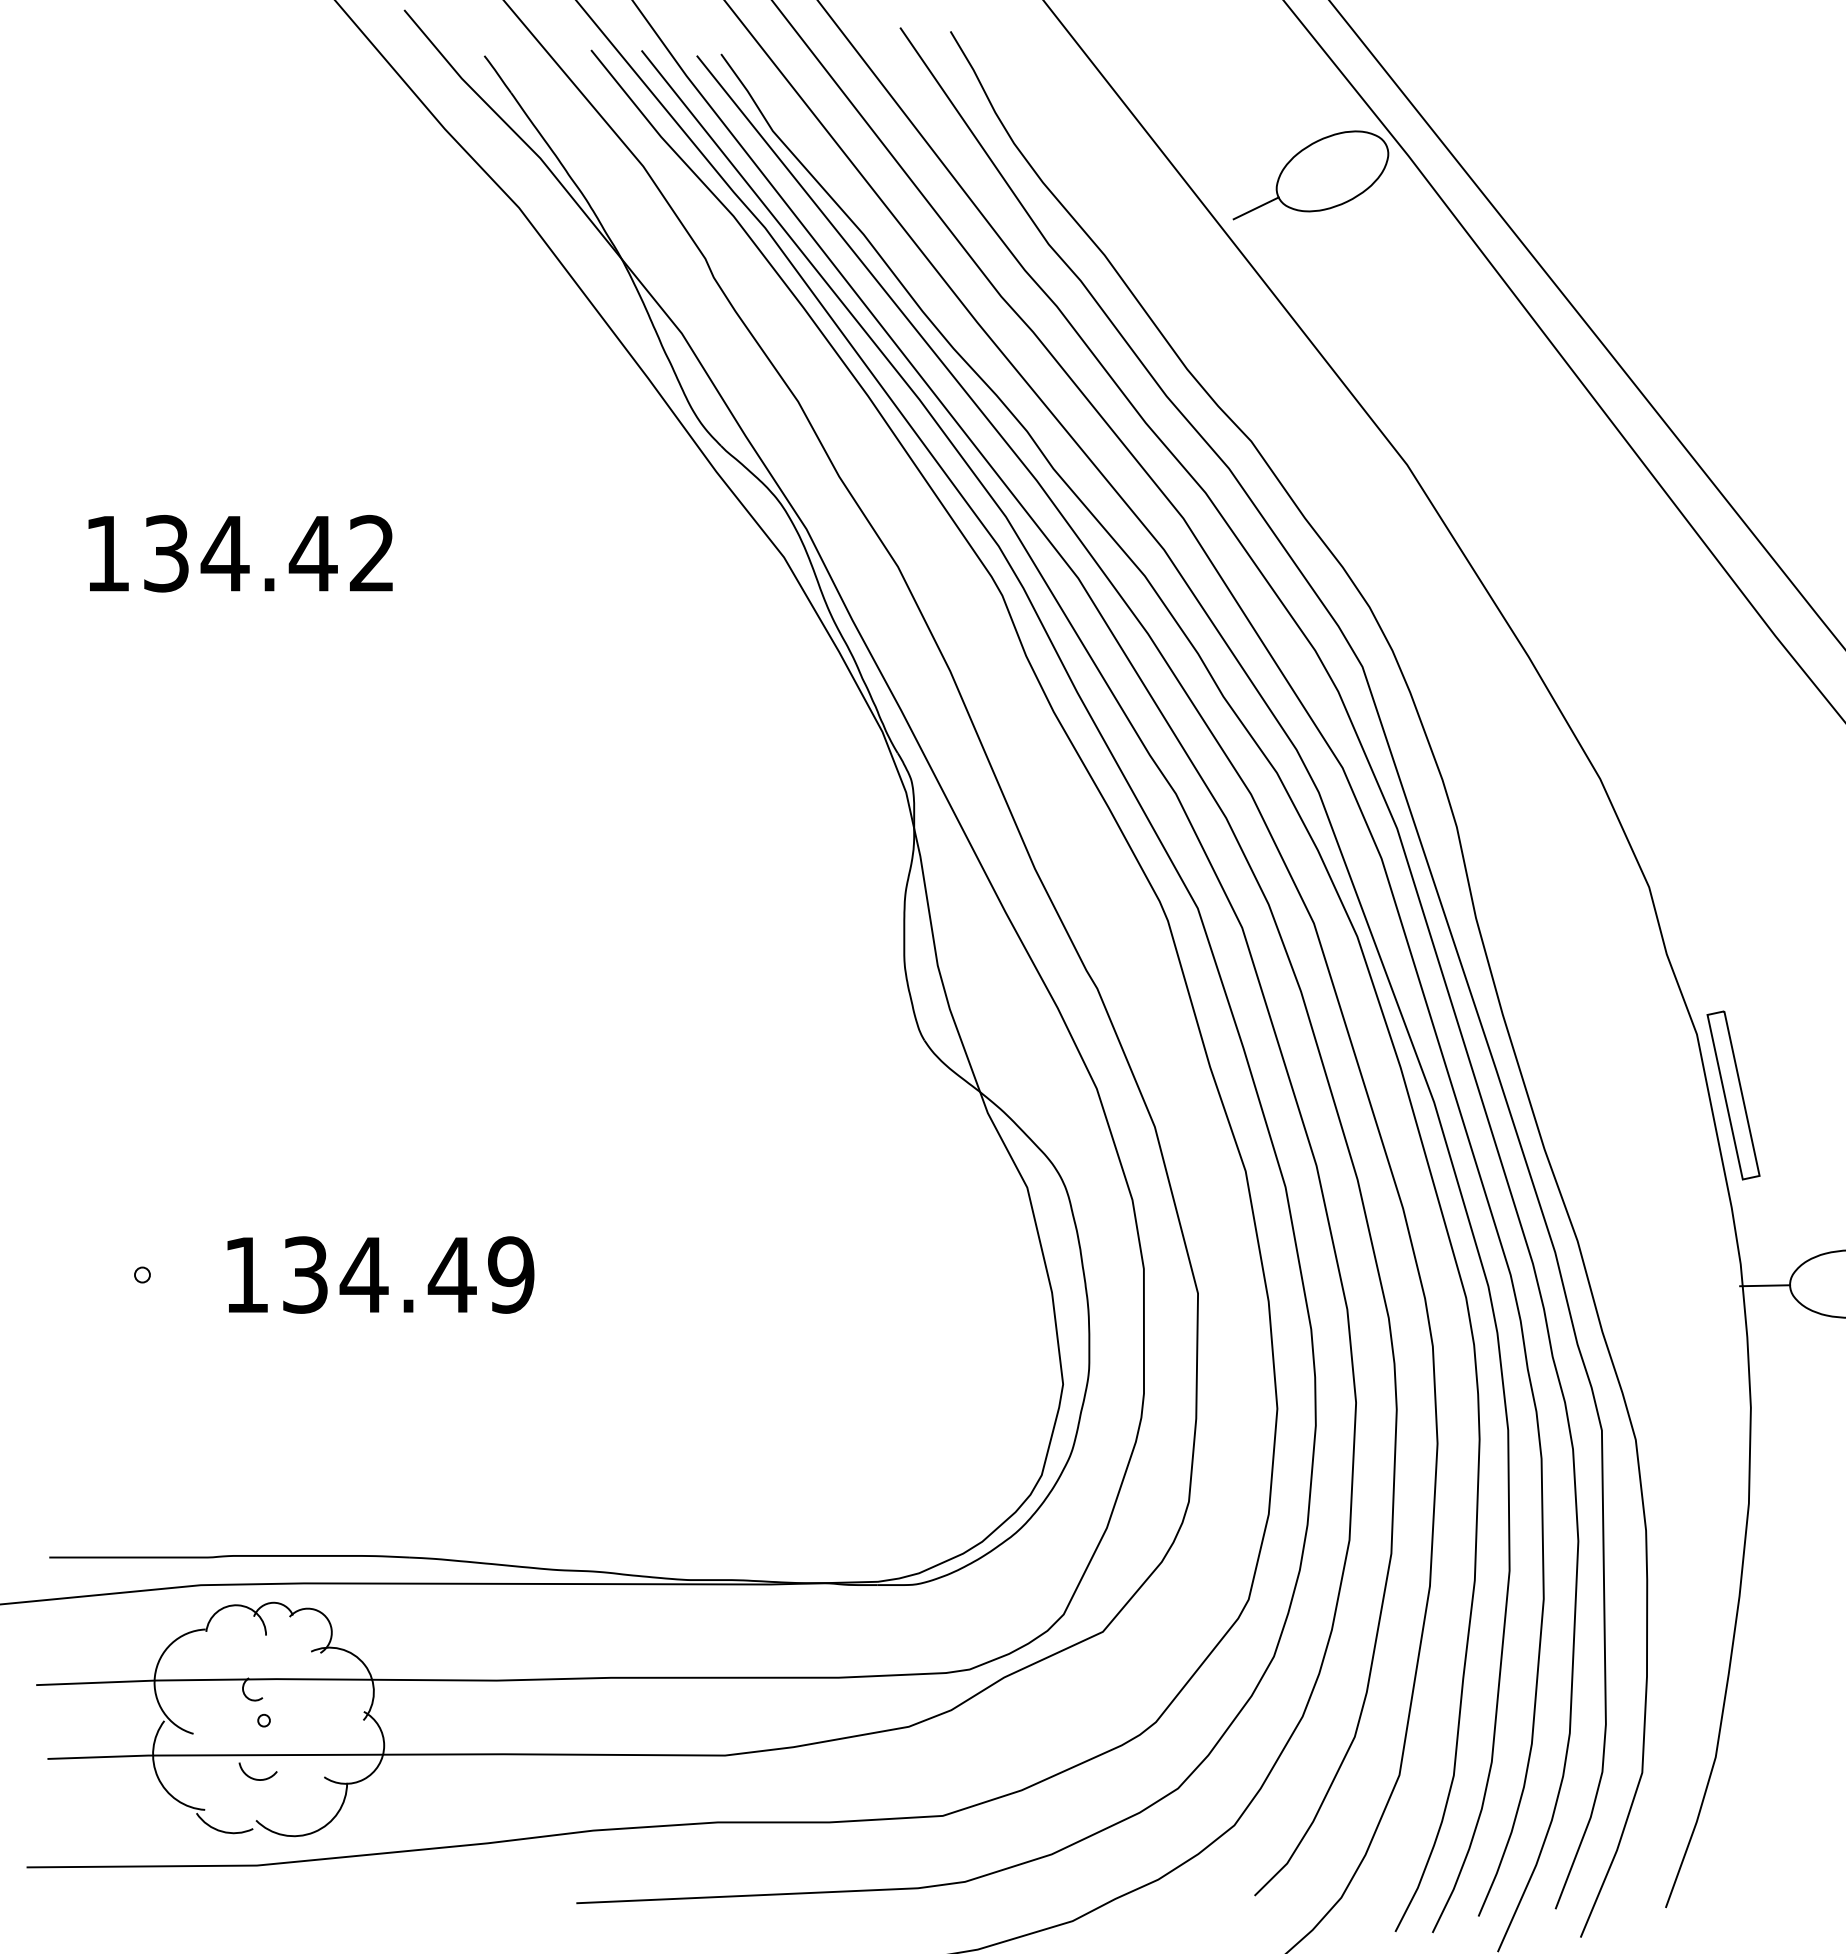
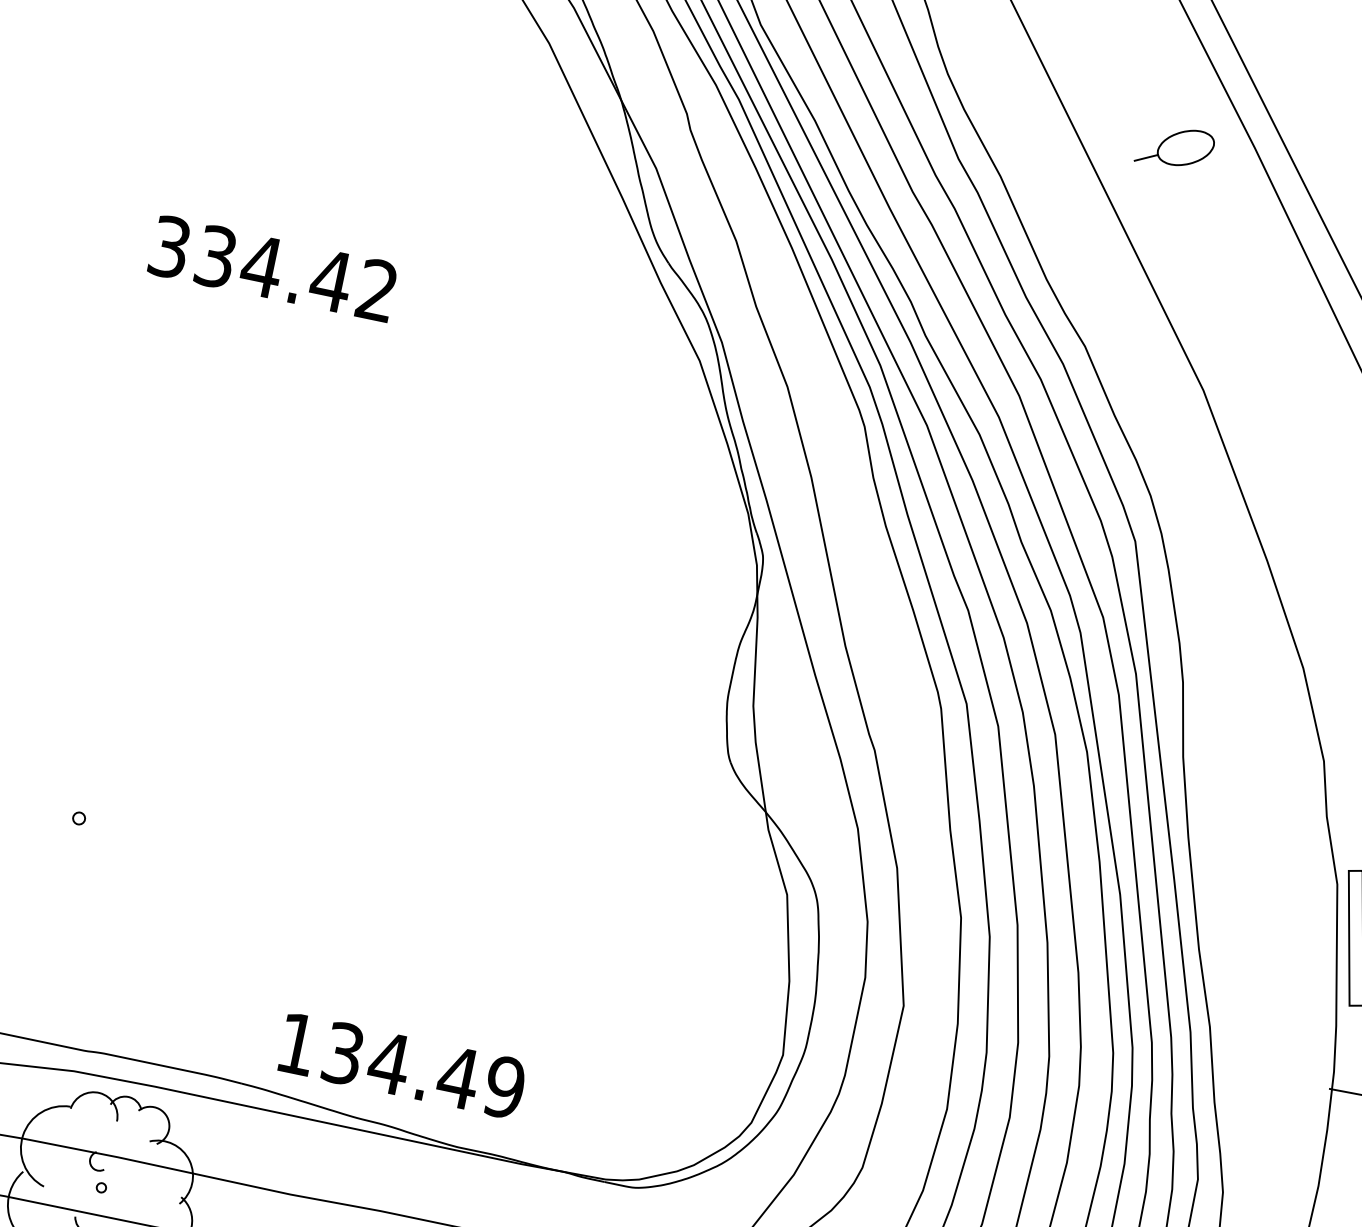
part: (1310, 175) -> (1175, 147), size x0.6
text: (107, 553) -> (169, 247), 134.42 -> 334.42
text: (380, 1274) -> (402, 1065), moved

